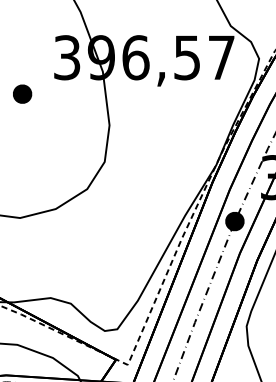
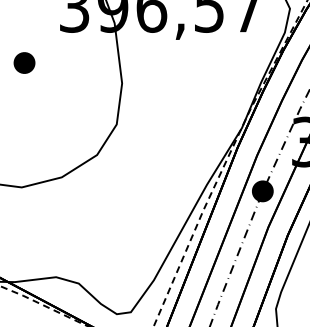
part: (22, 93) -> (24, 62), moved

